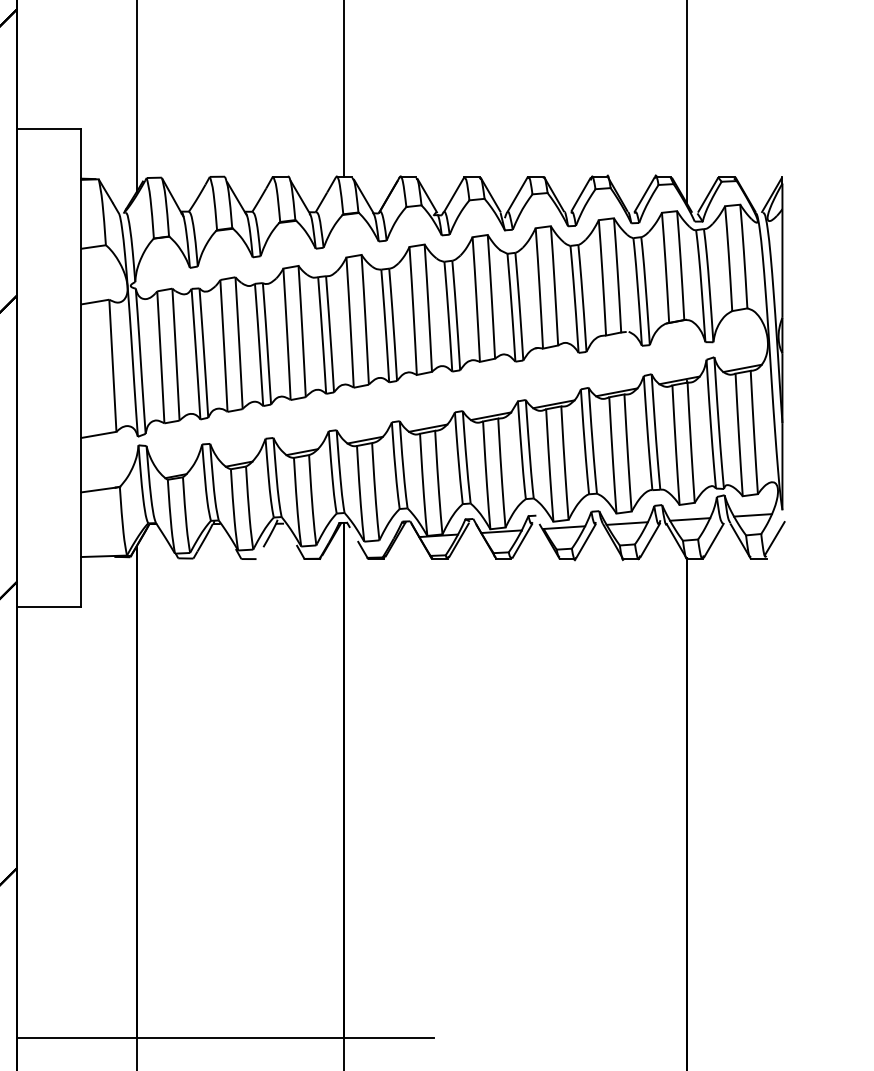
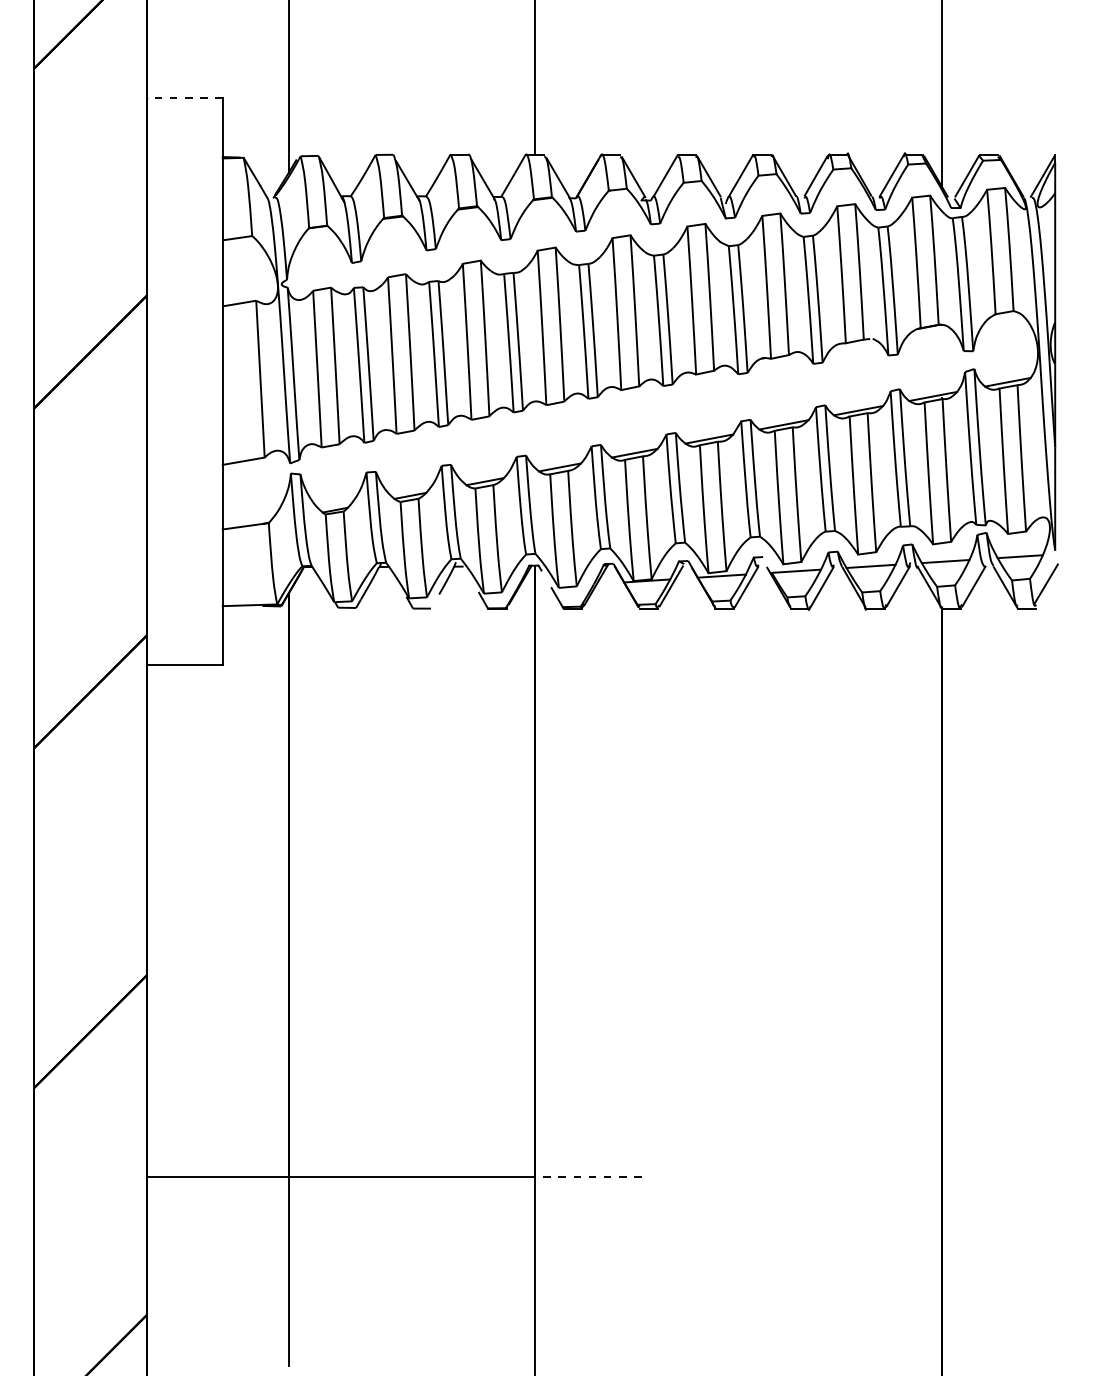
line: (48, 128) -> (184, 97), solid -> dashed
line: (388, 1037) -> (587, 1176), solid -> dashed

